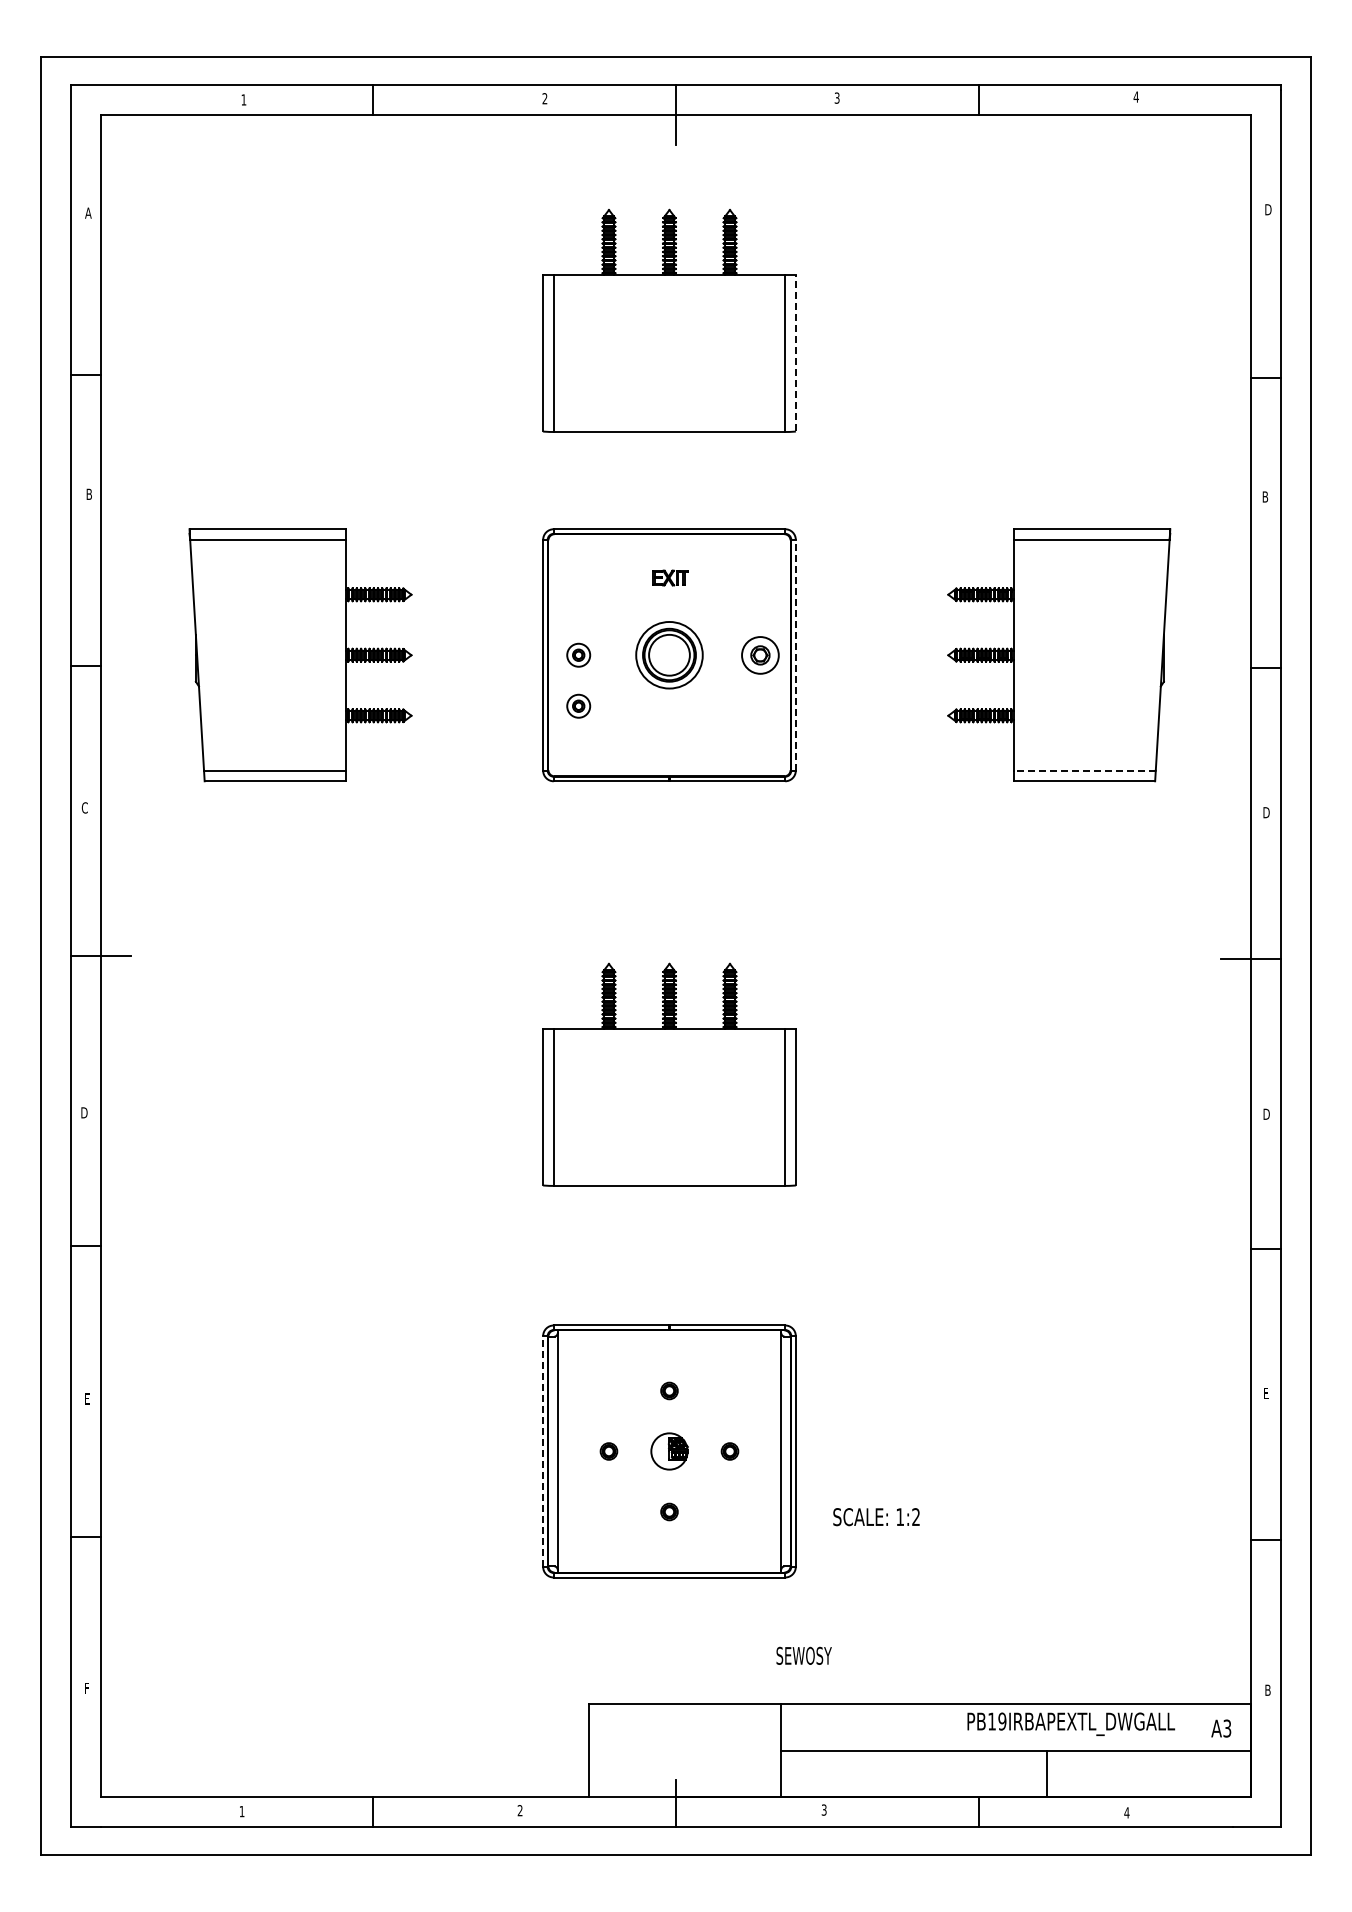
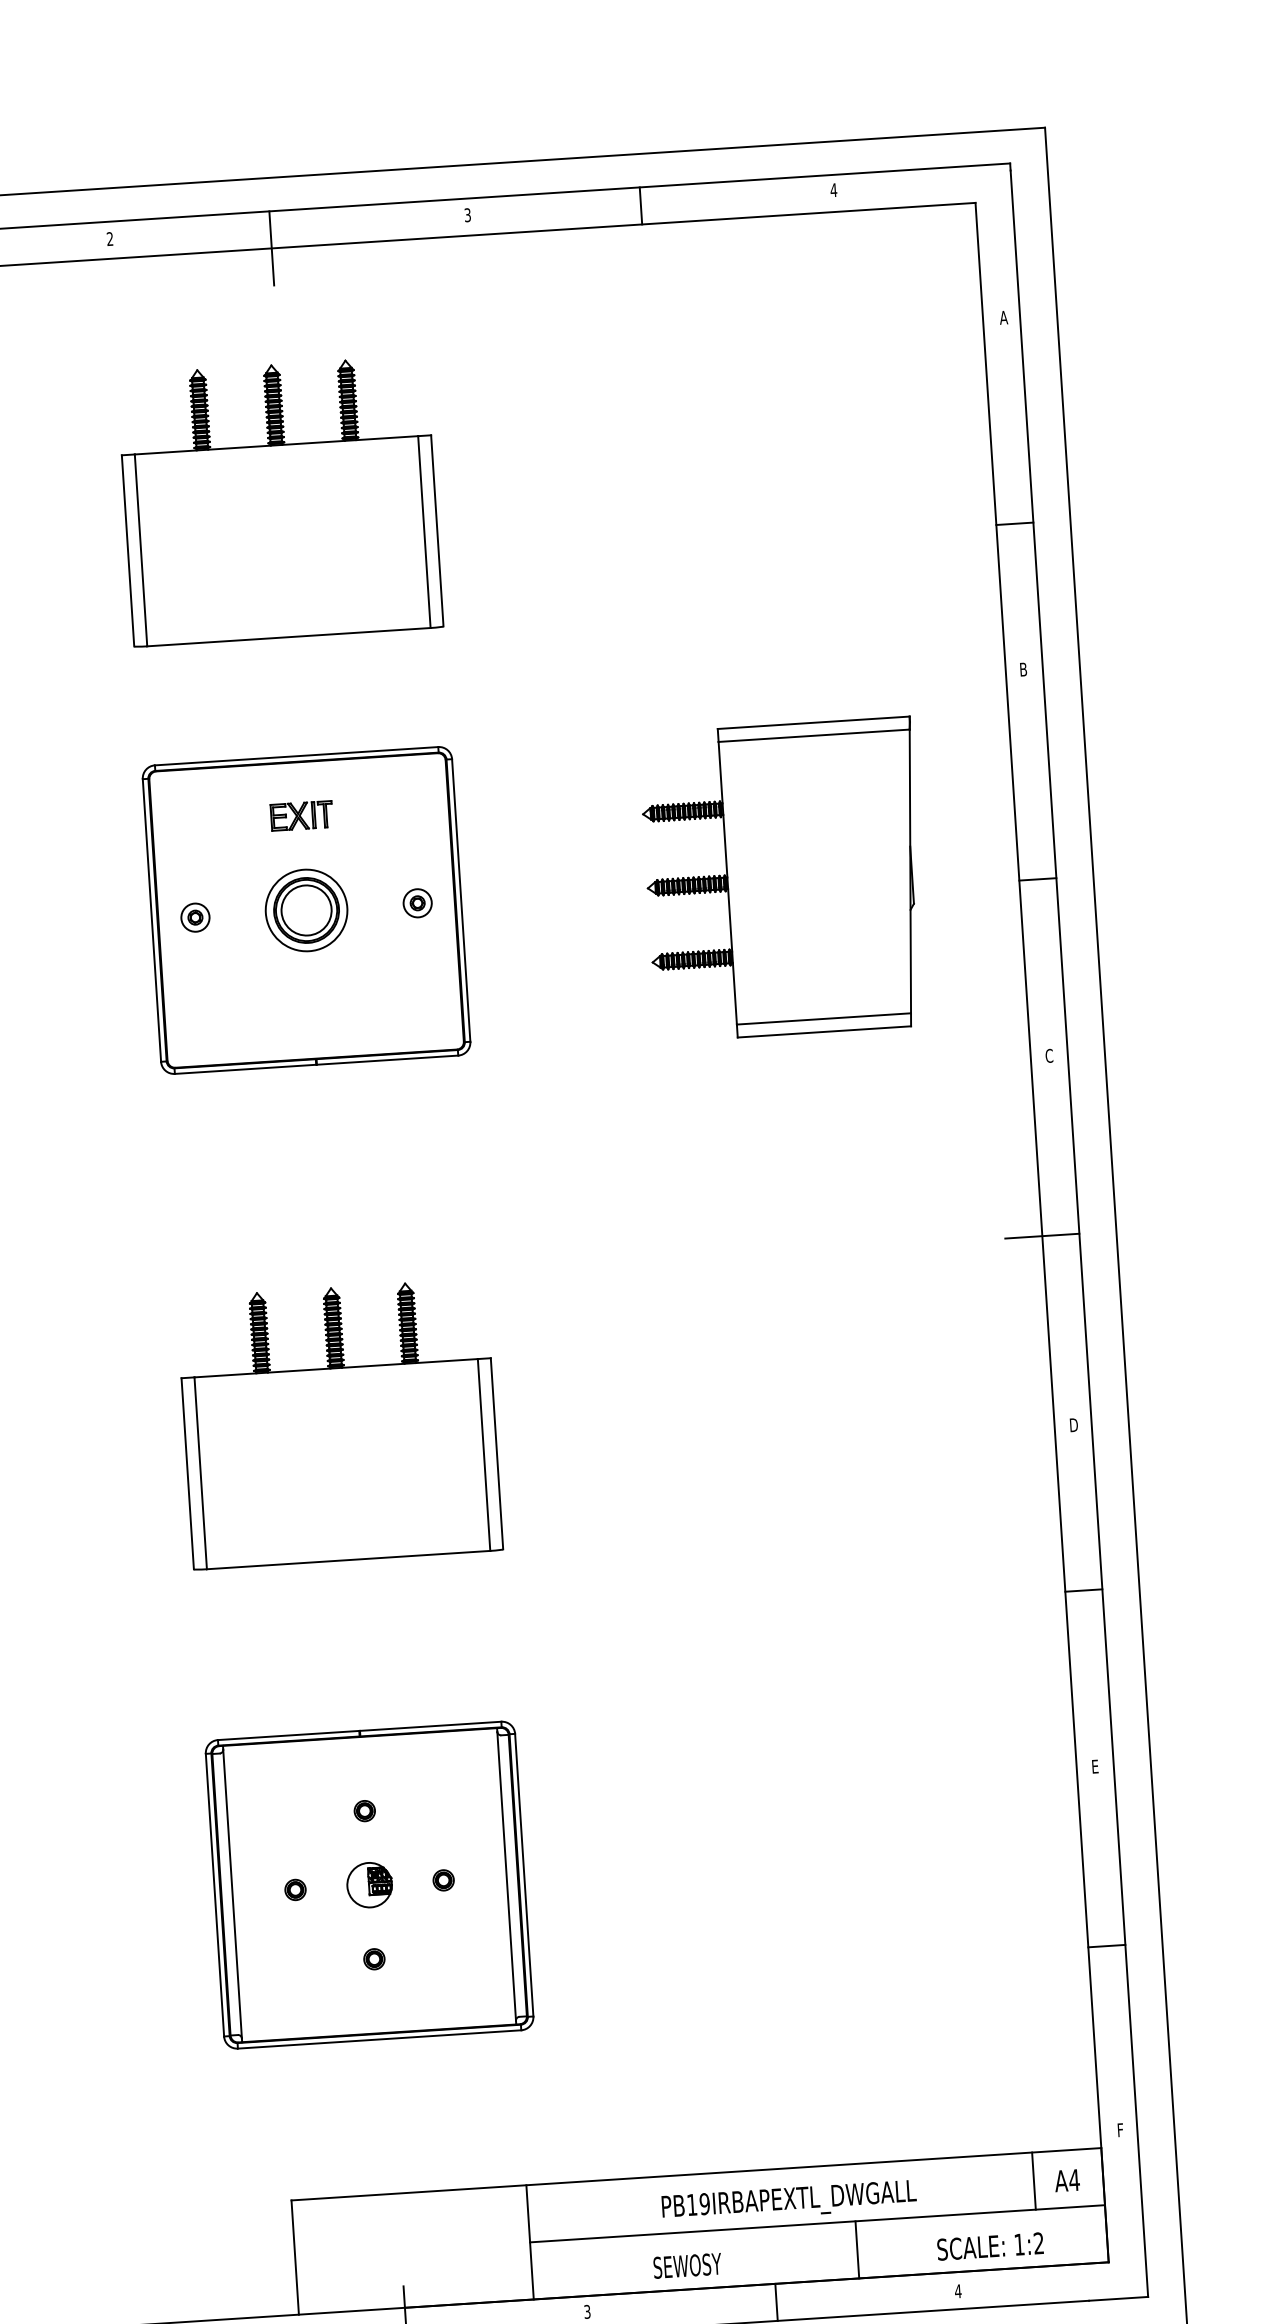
text: (1267, 209) -> (1003, 317), D -> A
line: (795, 352) -> (436, 529), dashed -> solid
part: (670, 577) -> (301, 815), size x1.43
part: (759, 654) -> (416, 902), size x0.62
line: (795, 654) -> (460, 899), dashed -> solid
part: (578, 705) -> (199, 979), removed
line: (1084, 770) -> (823, 1018), dashed -> solid
text: (1266, 812) -> (1049, 1055), D -> C
line: (543, 1451) -> (215, 1895), dashed -> solid
text: (876, 1517) -> (990, 2247), moved
text: (803, 1655) -> (686, 2265), moved
text: (1267, 1689) -> (1120, 2129), B -> F
text: (1071, 1723) -> (789, 2200), moved
line: (1194, 1726) -> (1034, 2180), added
text: (1227, 1728) -> (1074, 2180), A3 -> A4

